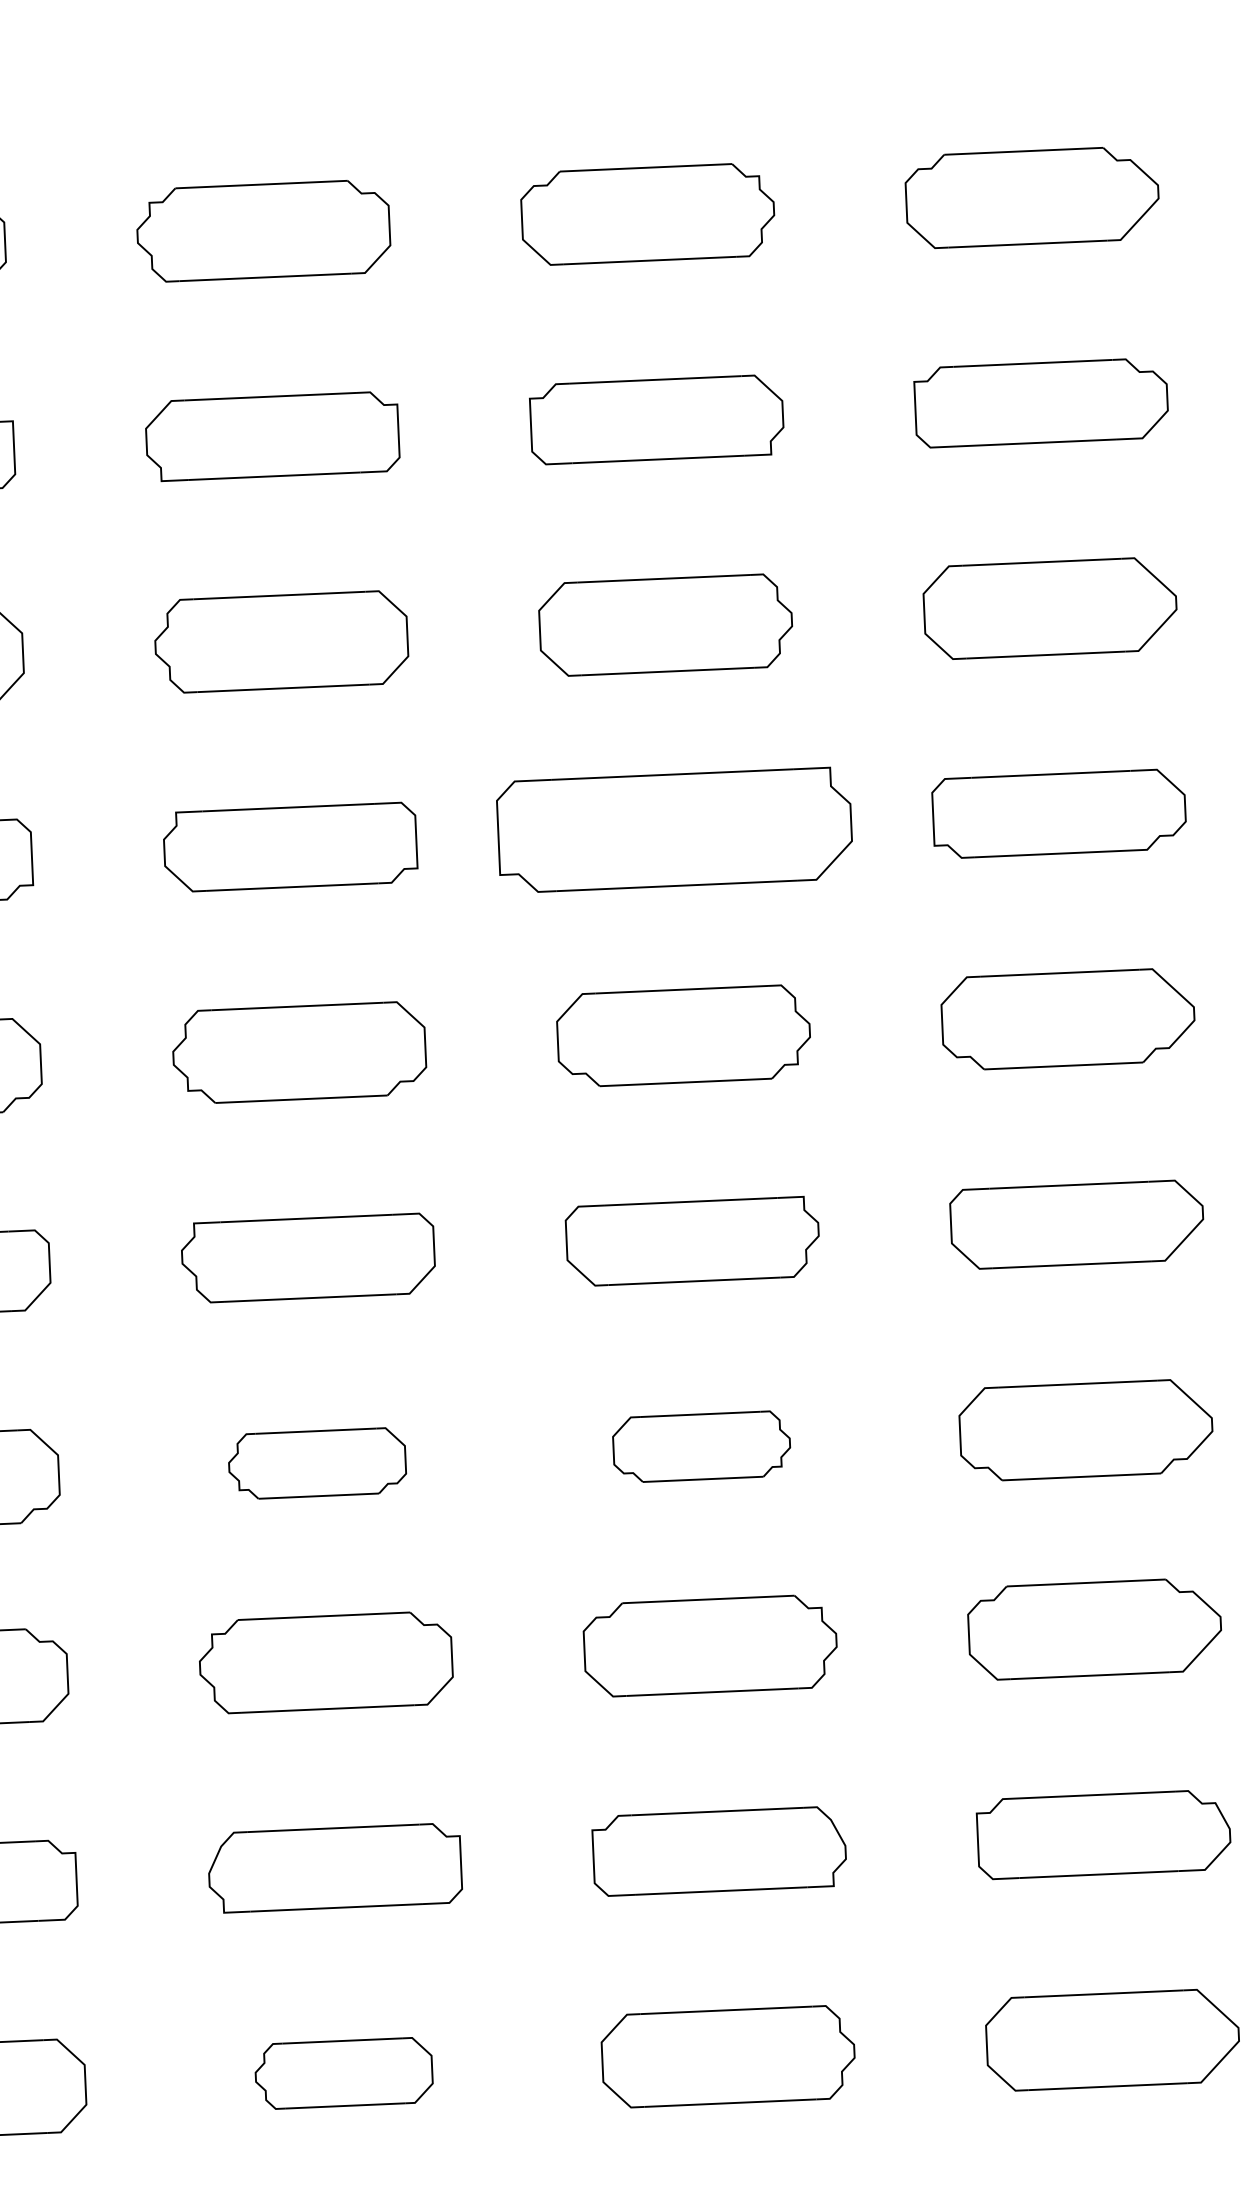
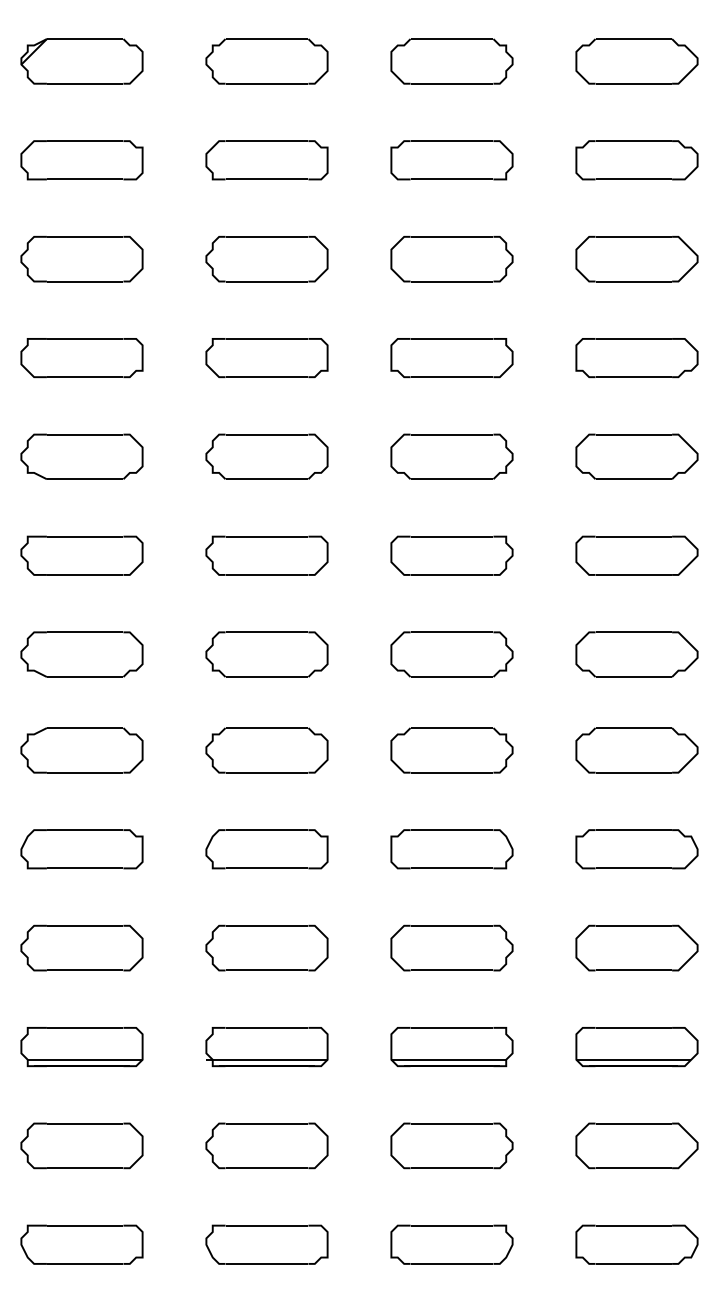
part: (673, 831) -> (451, 358), size x0.71
part: (700, 1446) -> (451, 654), size x1.43
part: (316, 1463) -> (266, 654), size x1.43
part: (342, 2072) -> (266, 947), size x1.43

